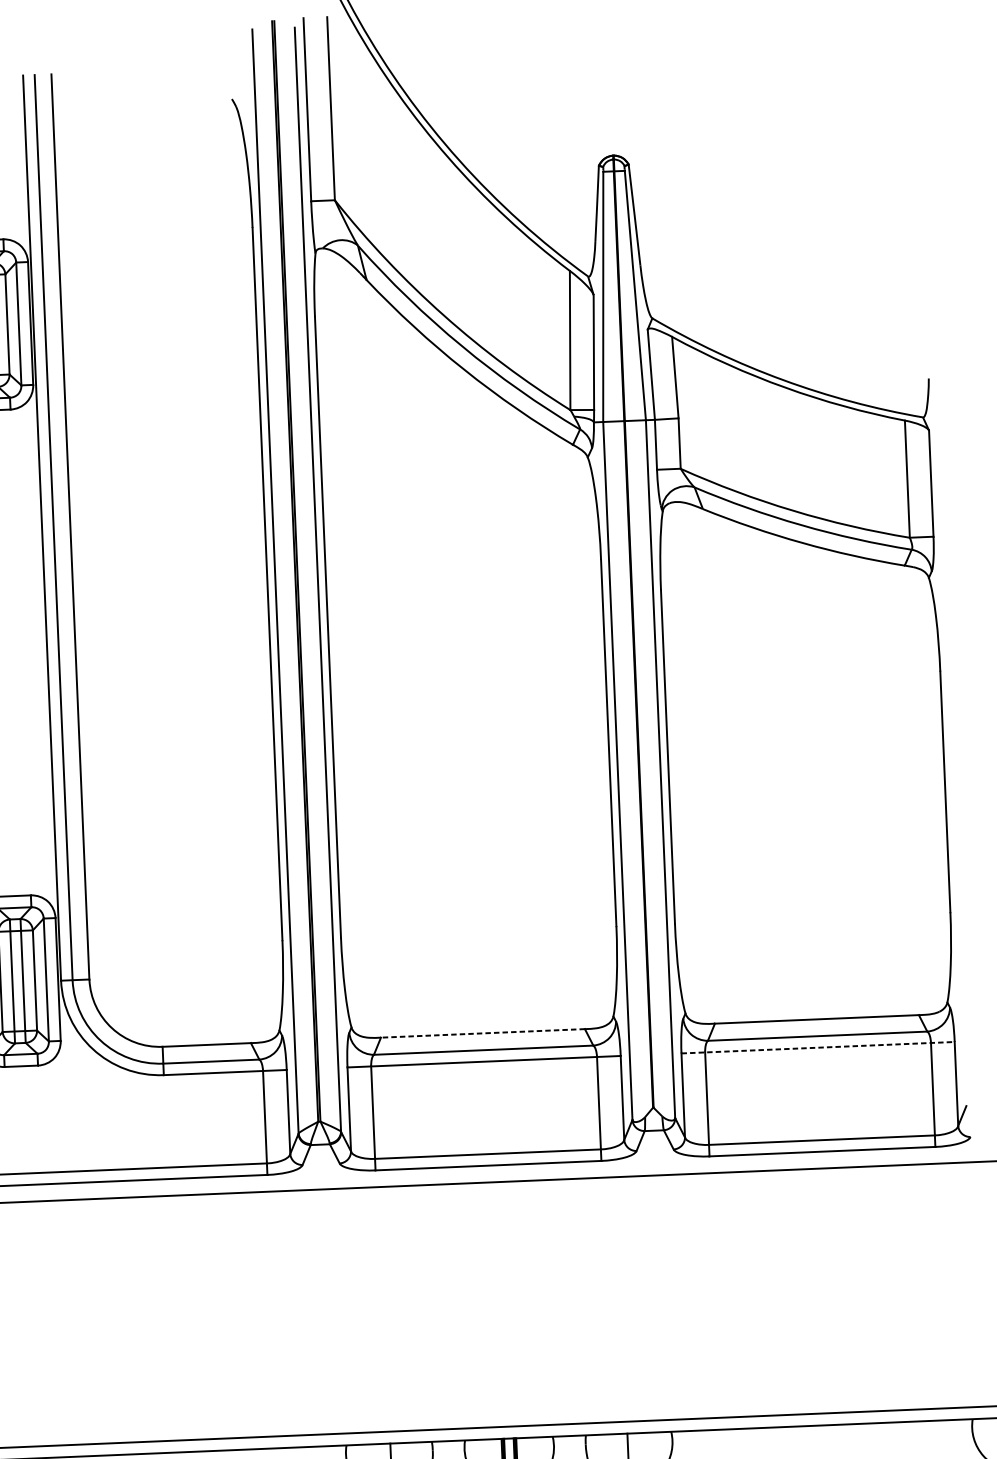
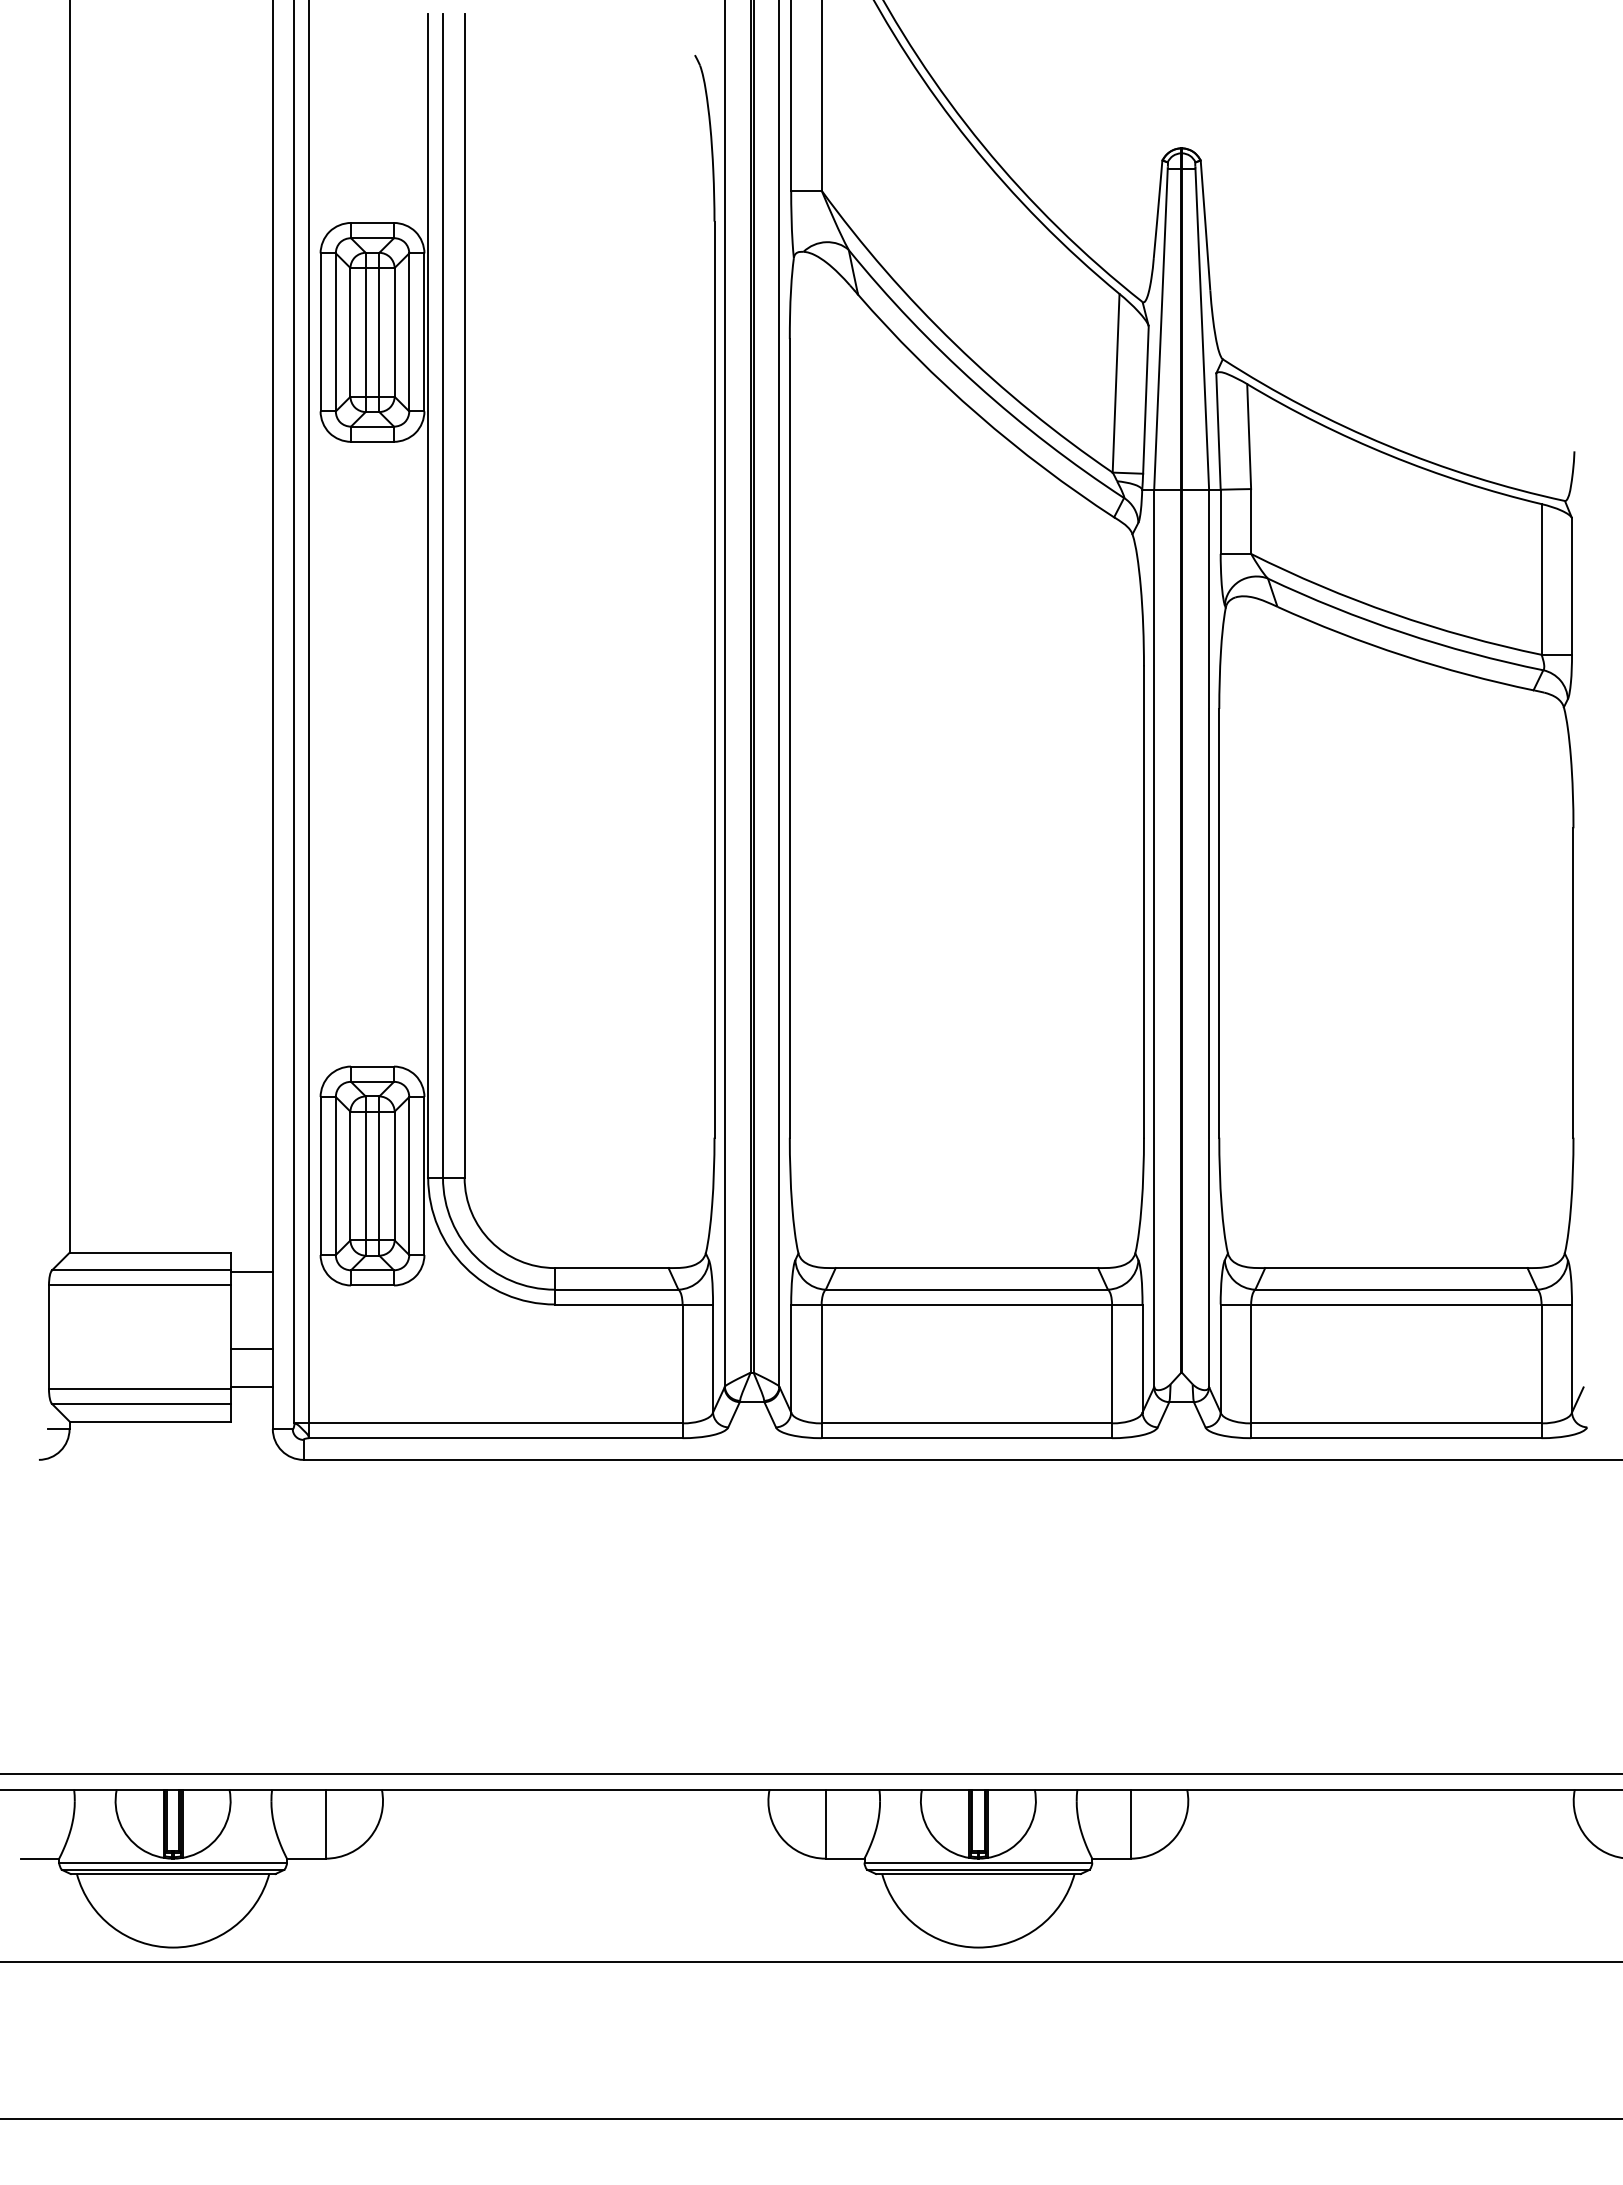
line: (482, 1033) -> (966, 1268), dashed -> solid
line: (818, 1047) -> (1396, 1304), dashed -> solid

